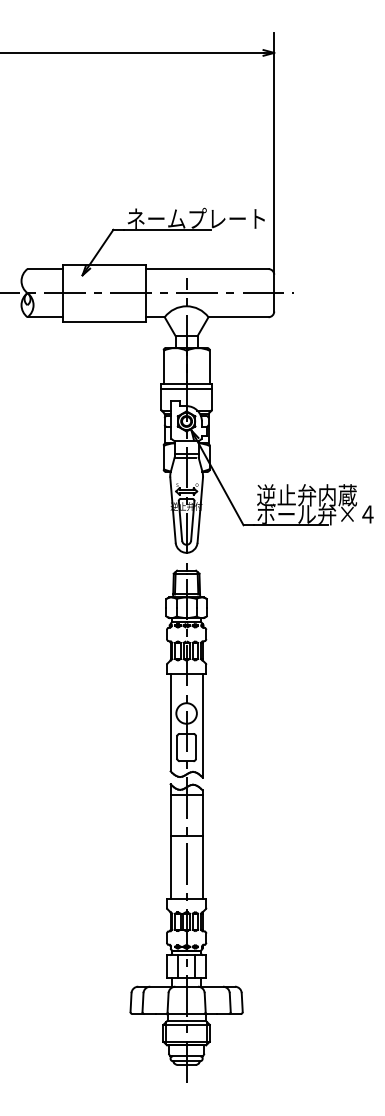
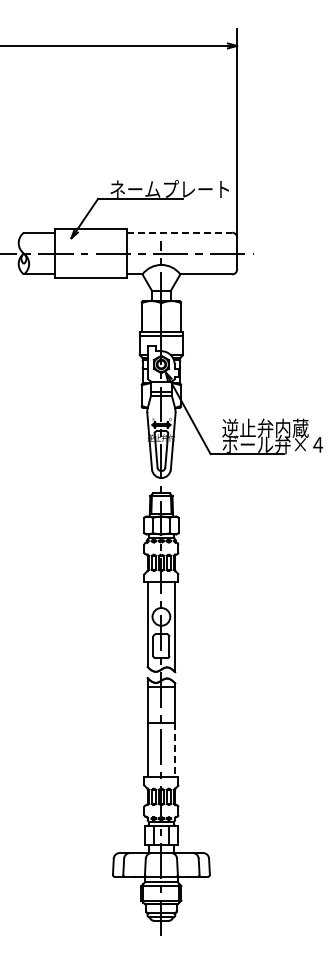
line: (207, 268) -> (179, 232), solid -> dashed
line: (202, 868) -> (175, 750), solid -> dashed

